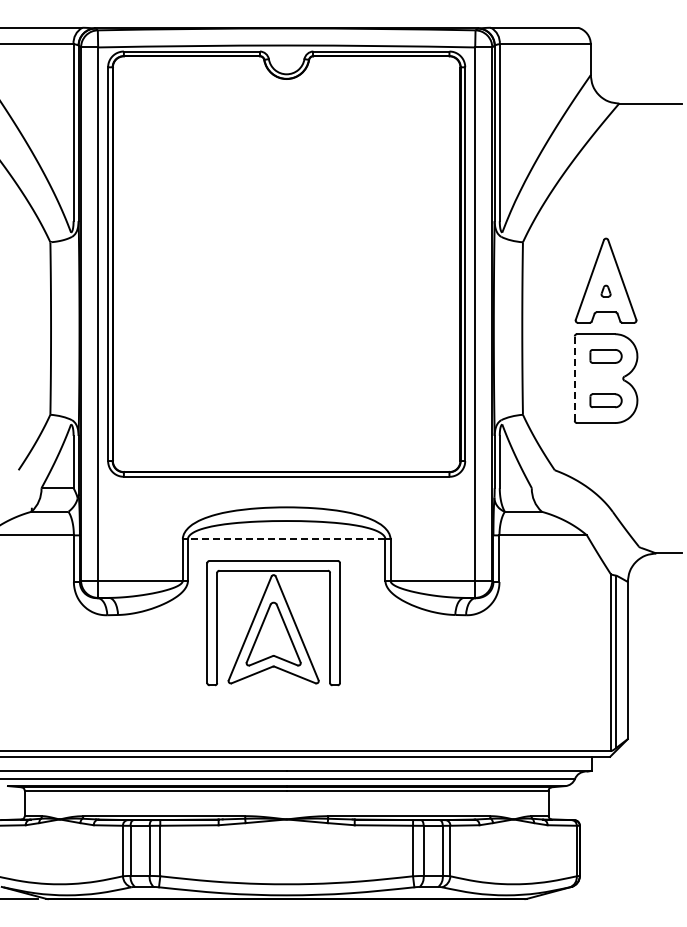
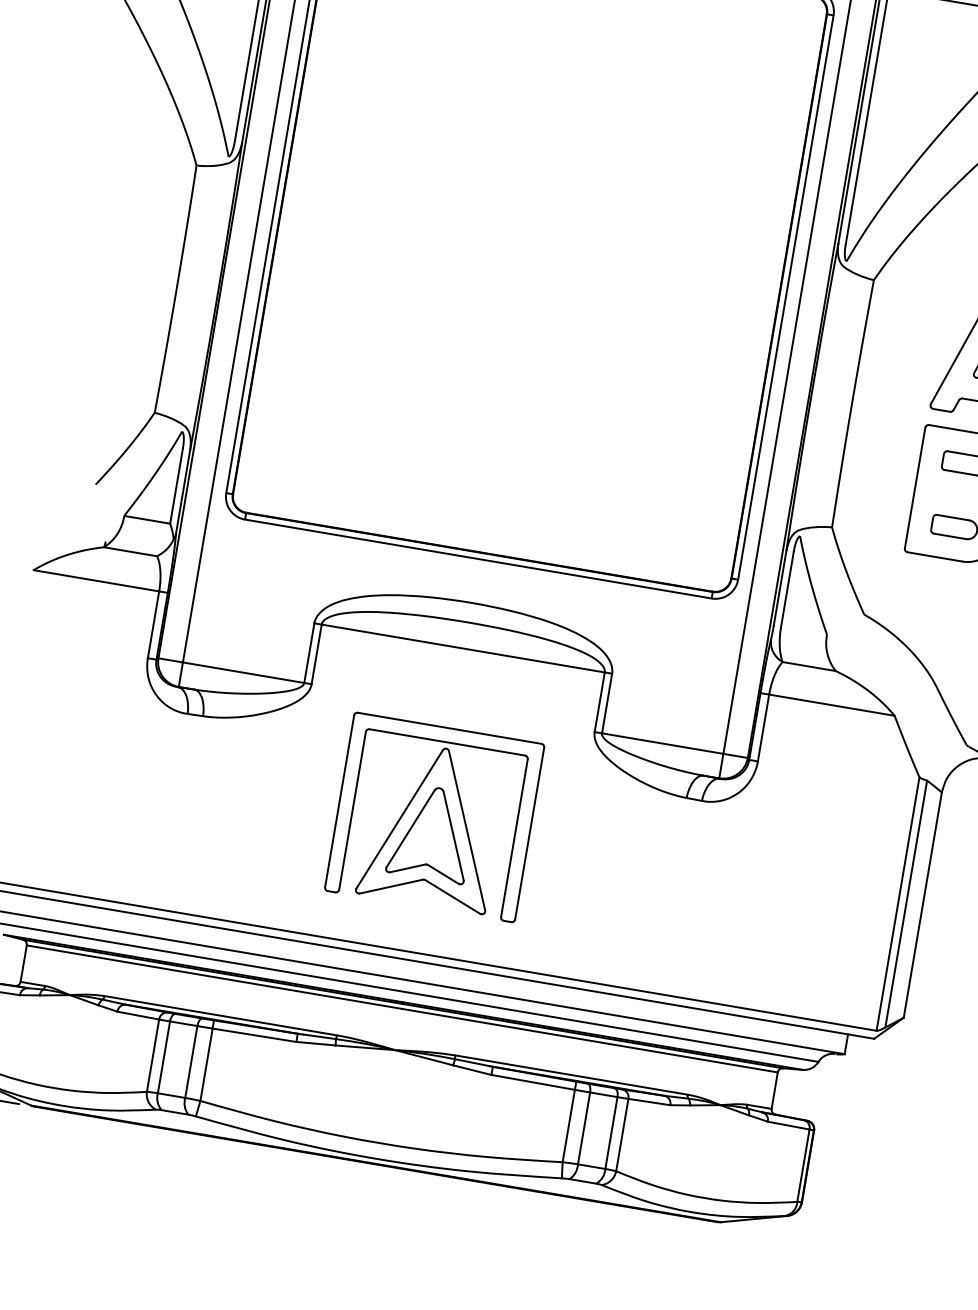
line: (574, 378) -> (914, 487), dashed -> solid
line: (286, 539) -> (462, 648), dashed -> solid
part: (273, 623) -> (434, 817), moved

